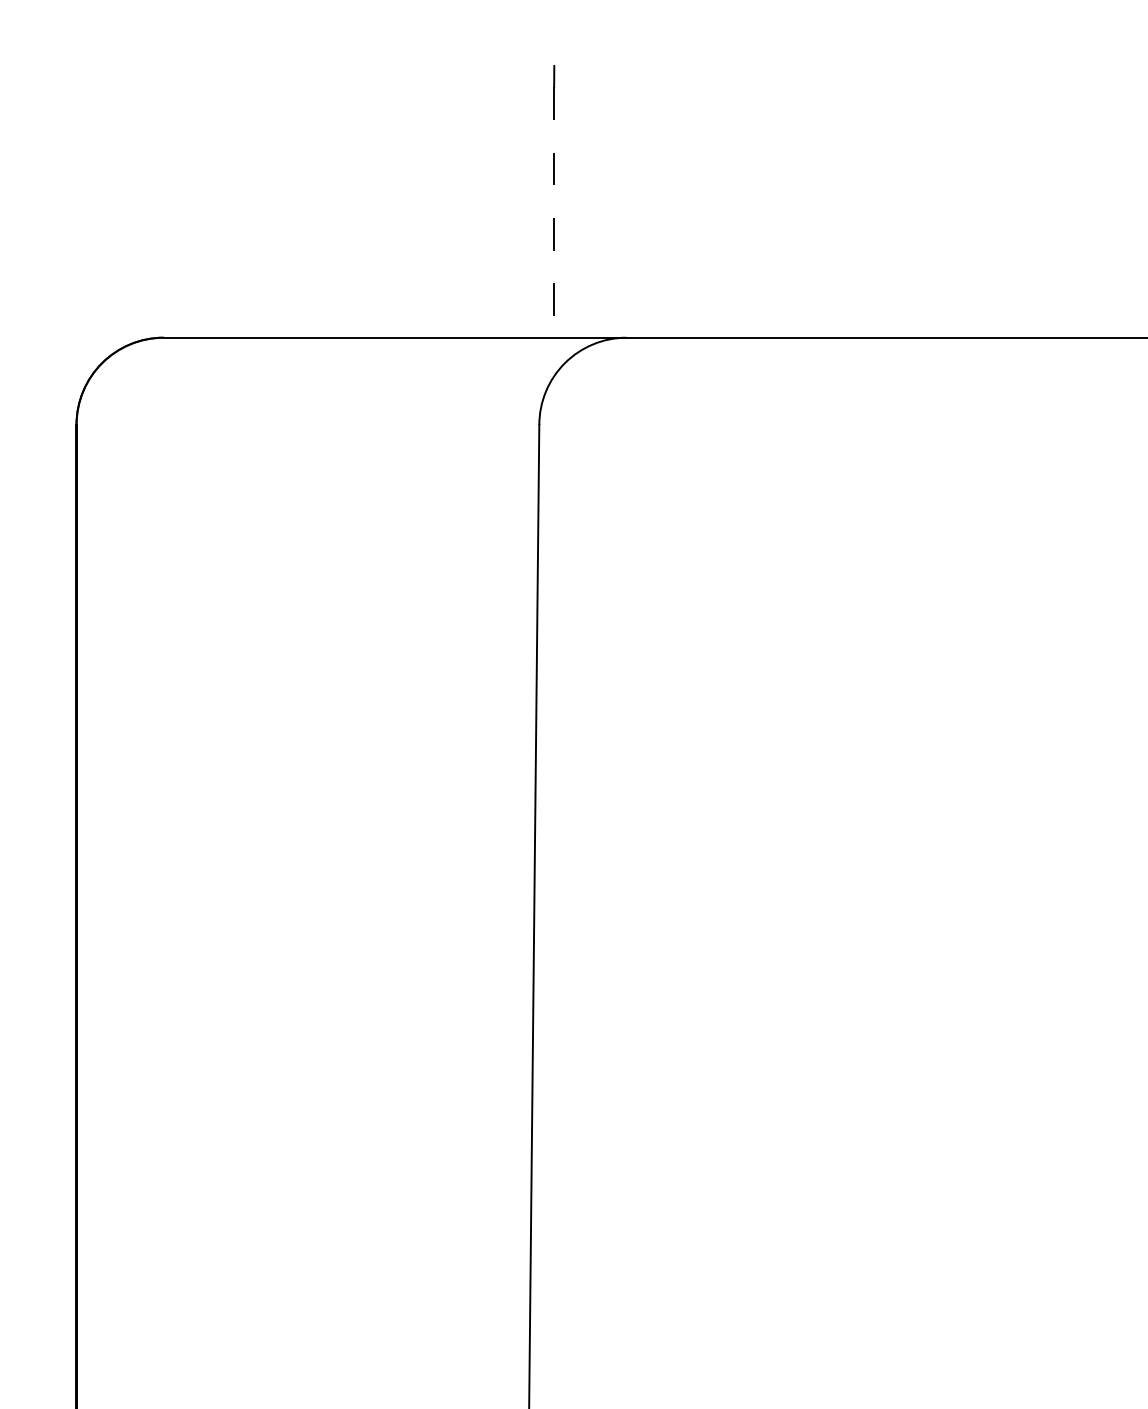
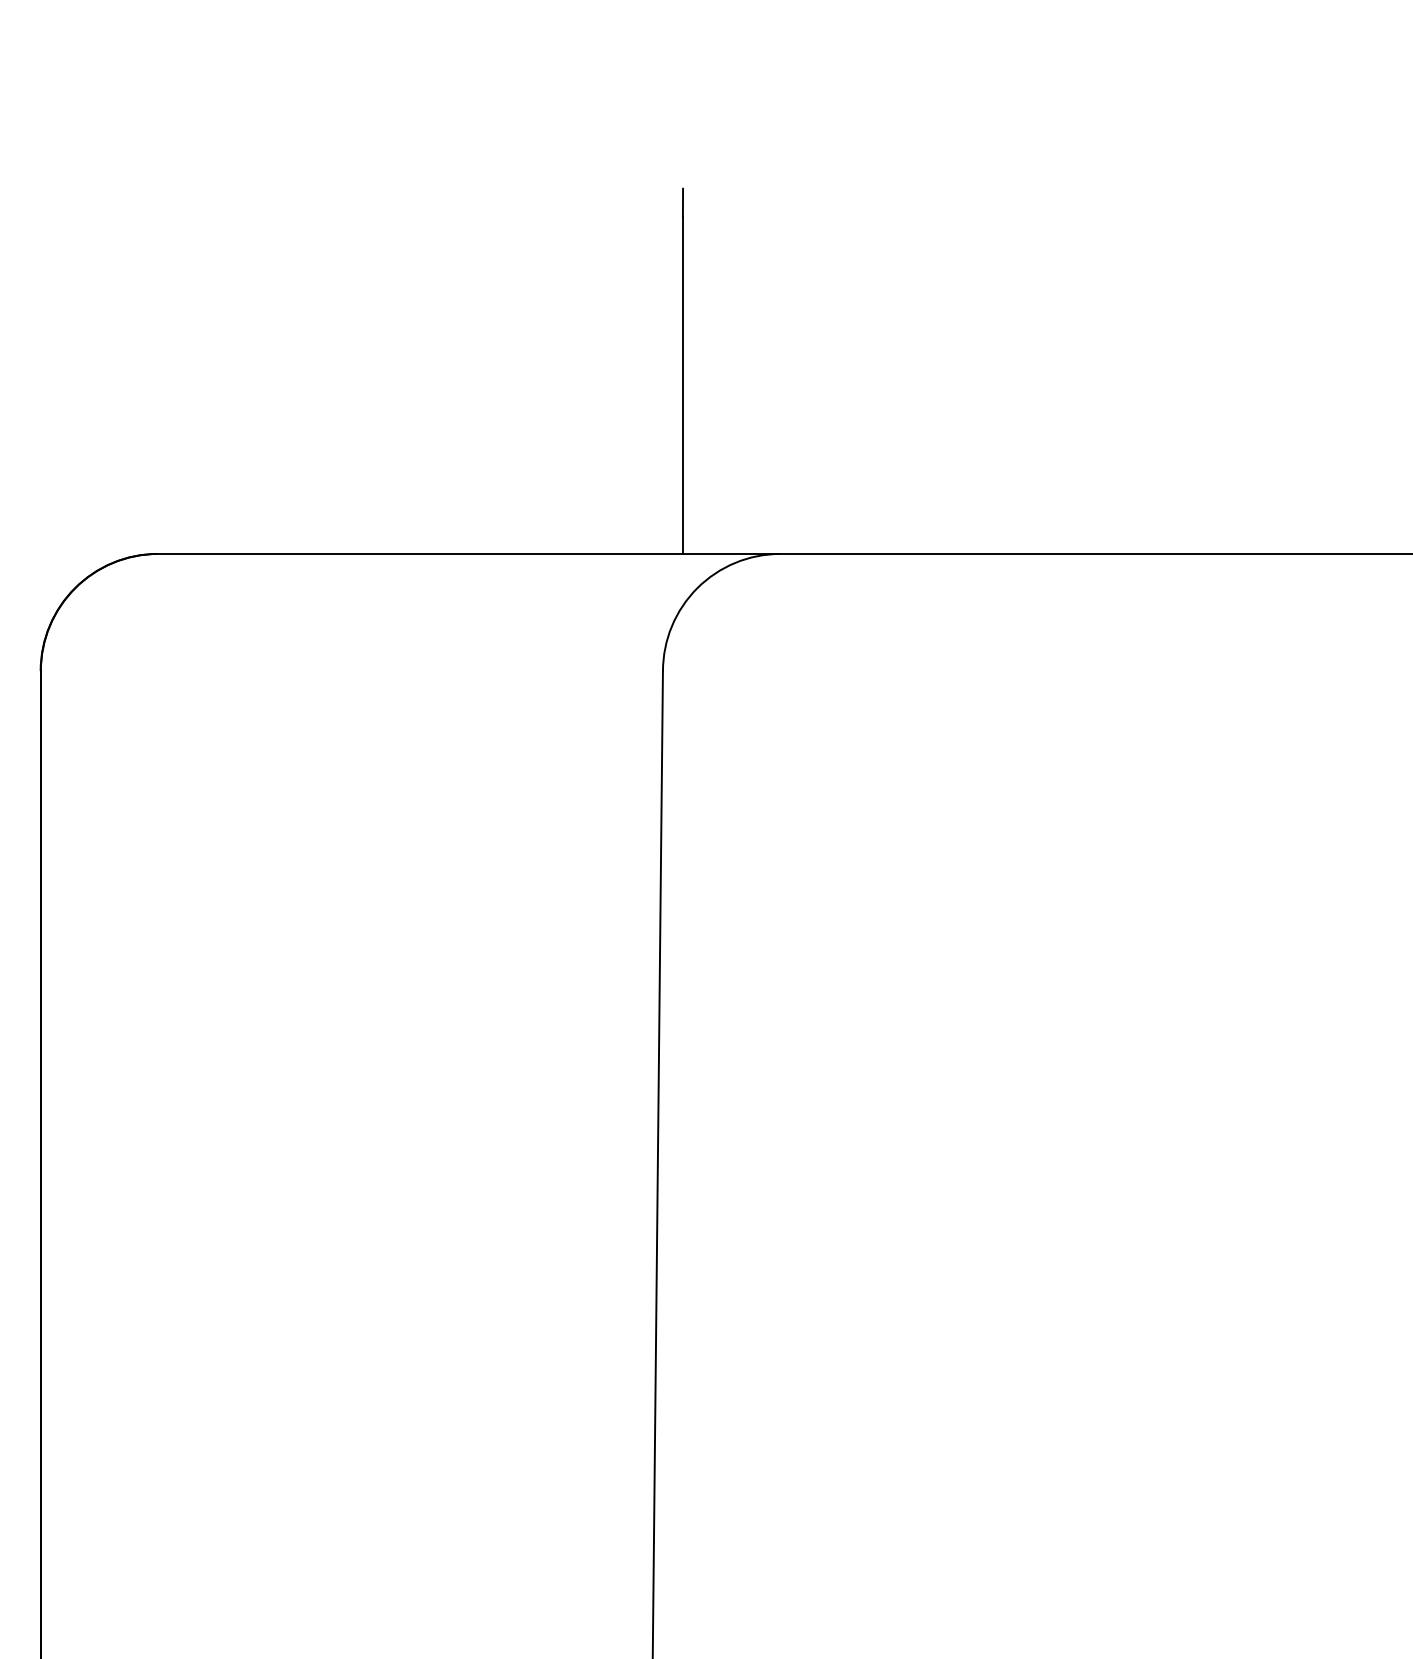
line: (554, 212) -> (683, 385), dashed -> solid

